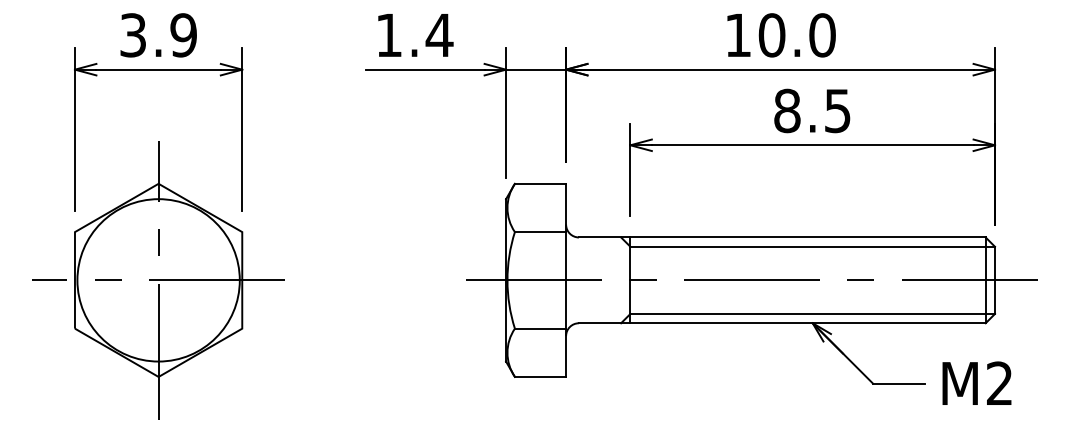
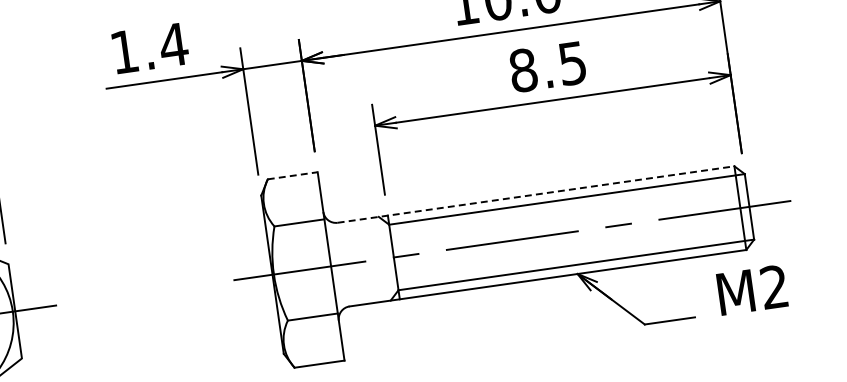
line: (540, 183) -> (292, 175), solid -> dashed
line: (782, 237) -> (536, 194), solid -> dashed
text: (976, 382) -> (751, 289), moved

